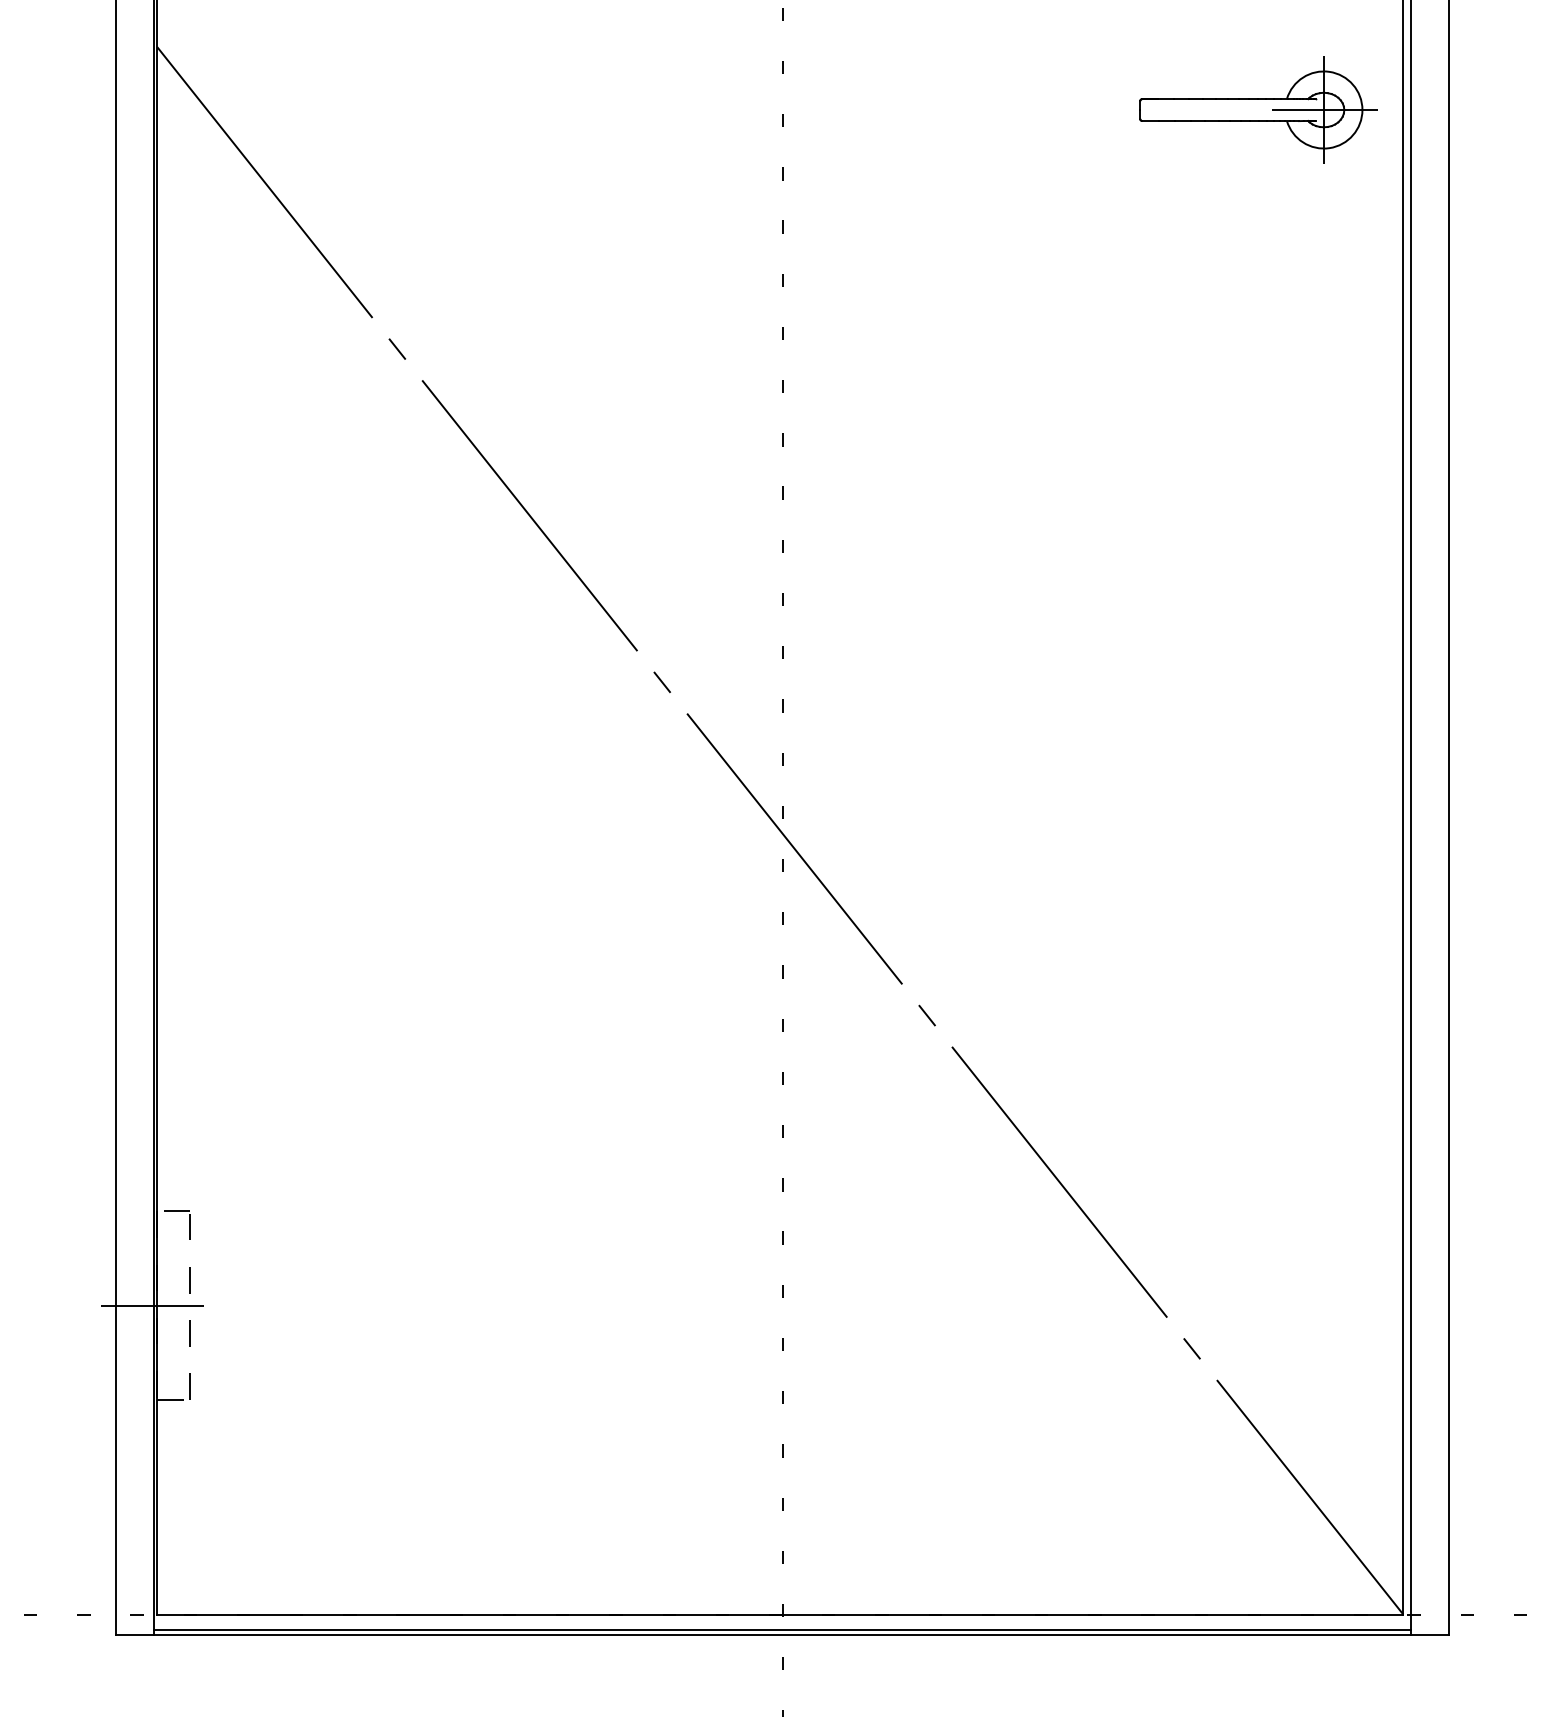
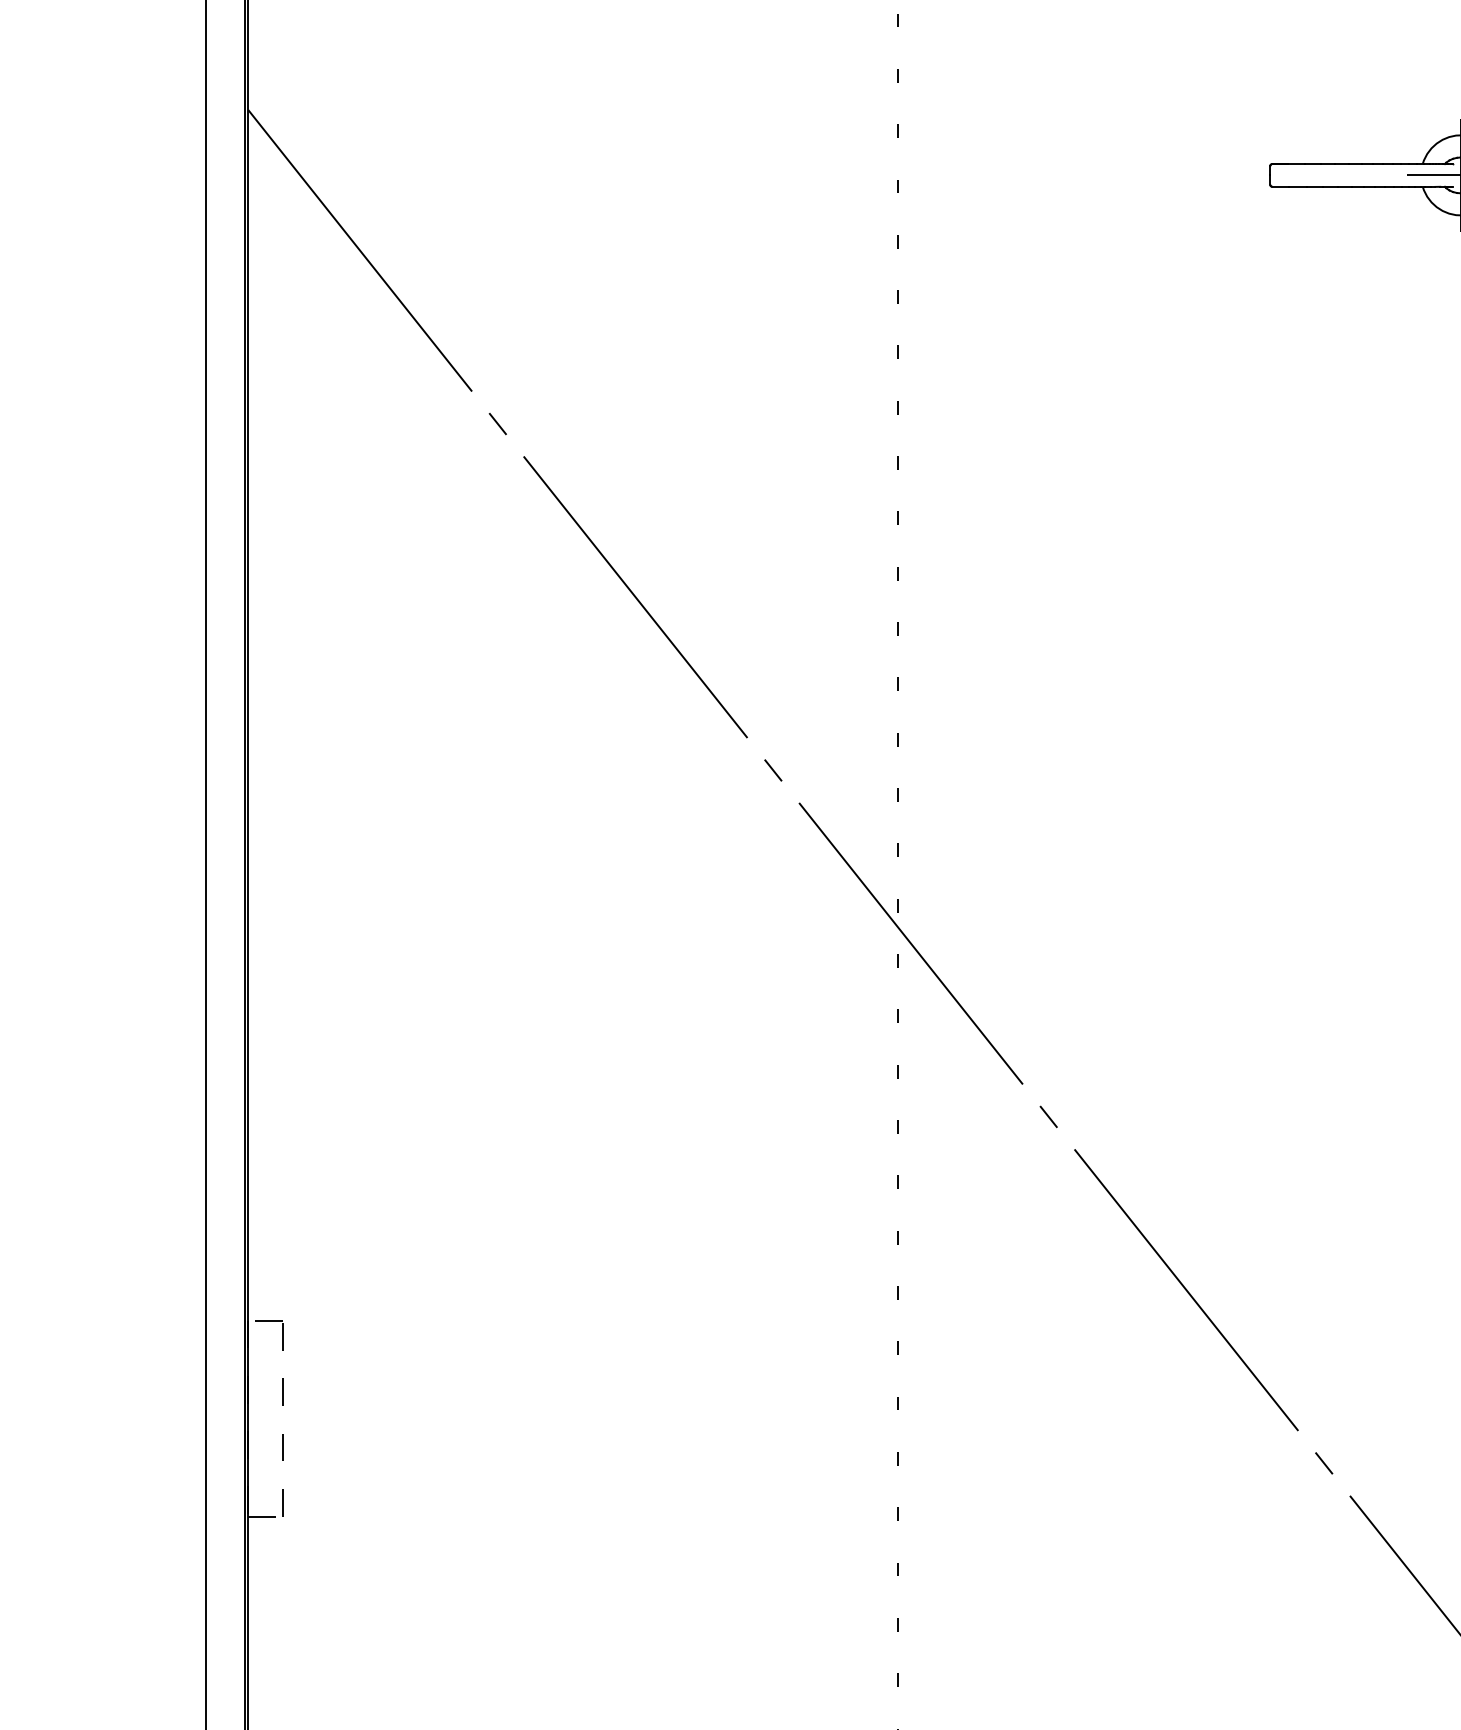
line: (152, 1305) -> (243, 1418), removed

